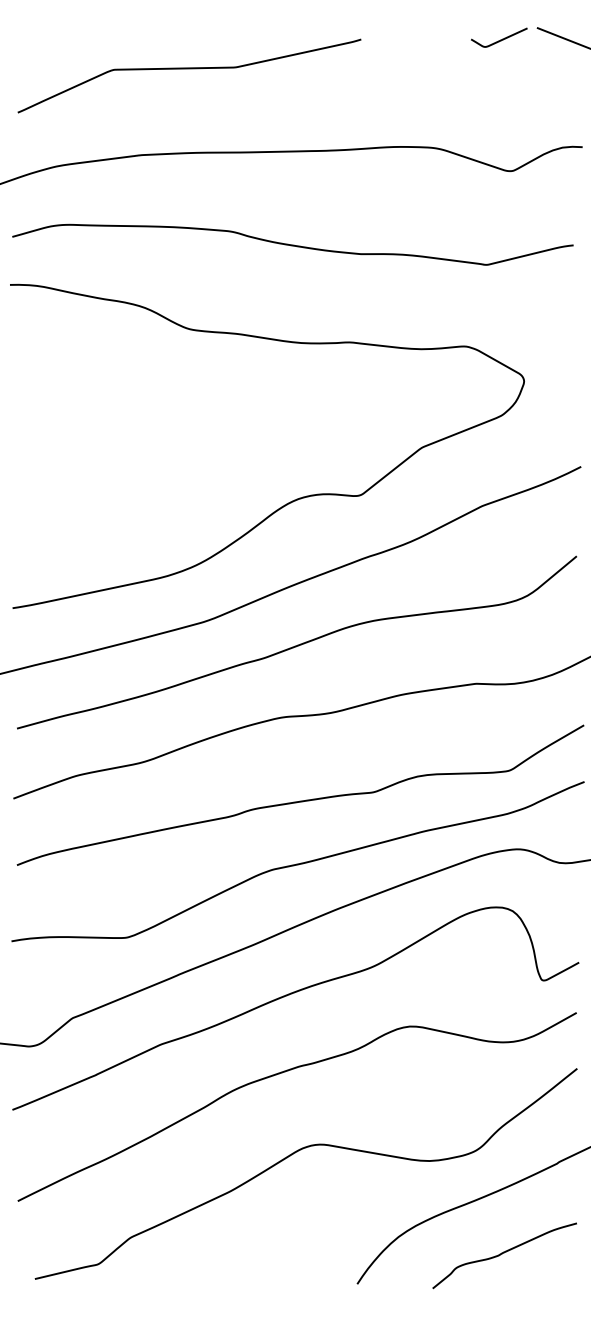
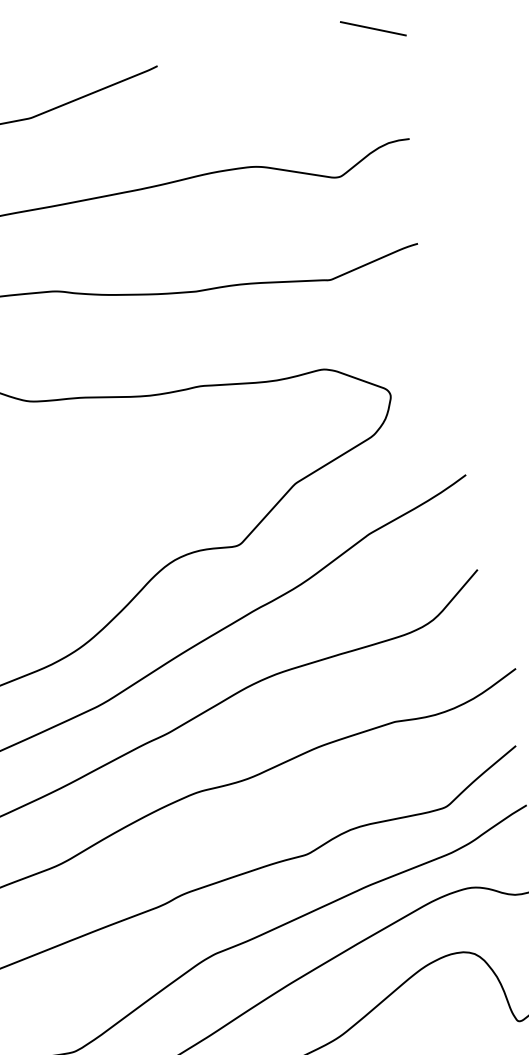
curve: (500, 39) -> (303, 40), removed

